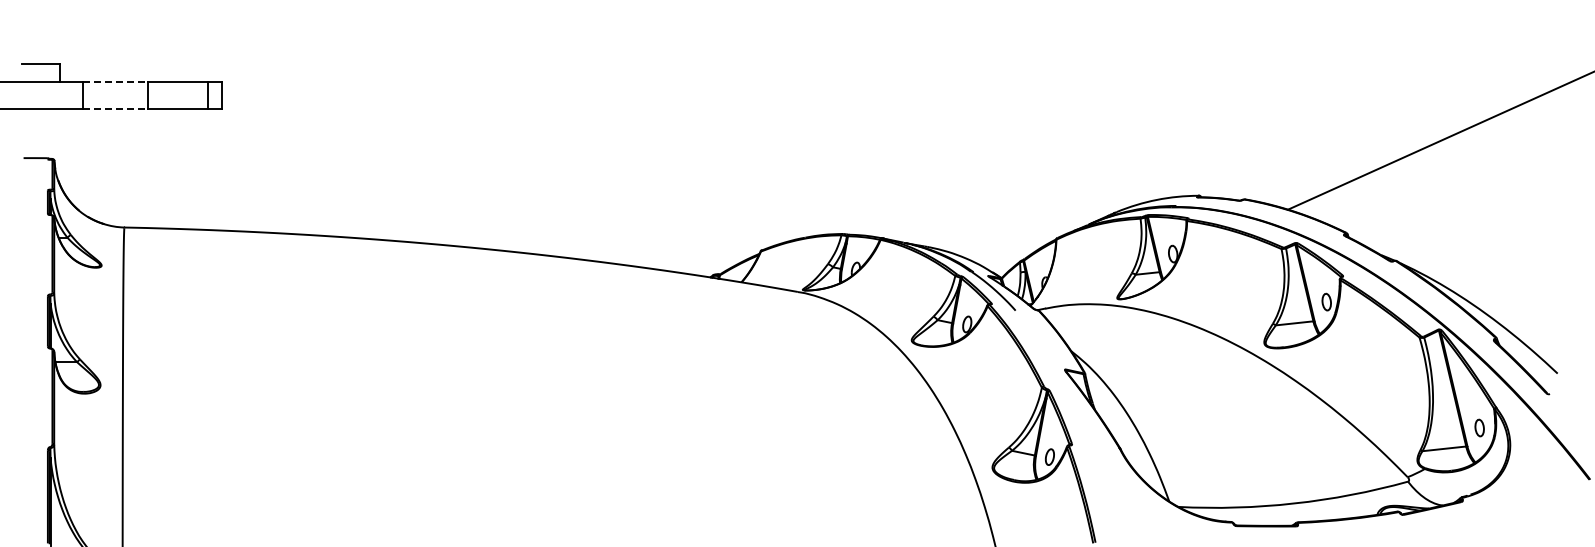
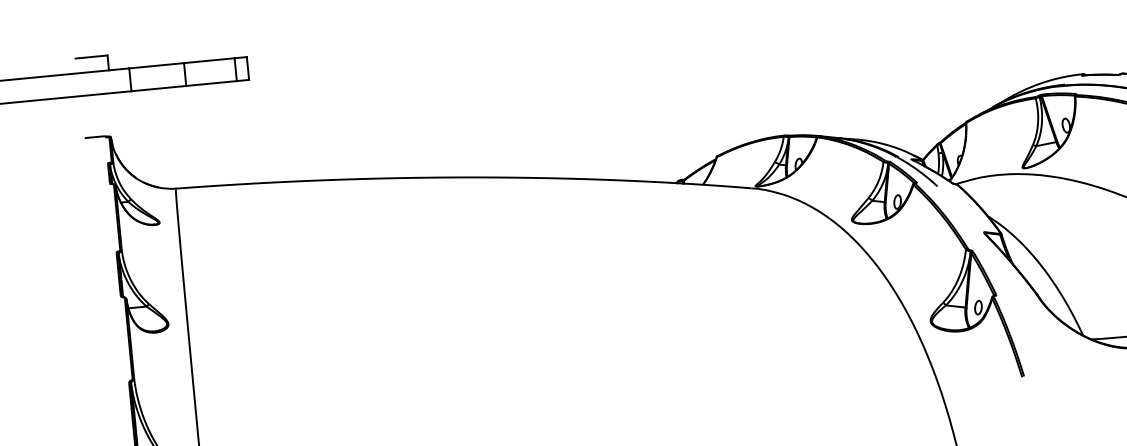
line: (116, 81) -> (157, 65), dashed -> solid
line: (116, 108) -> (159, 88), dashed -> solid

